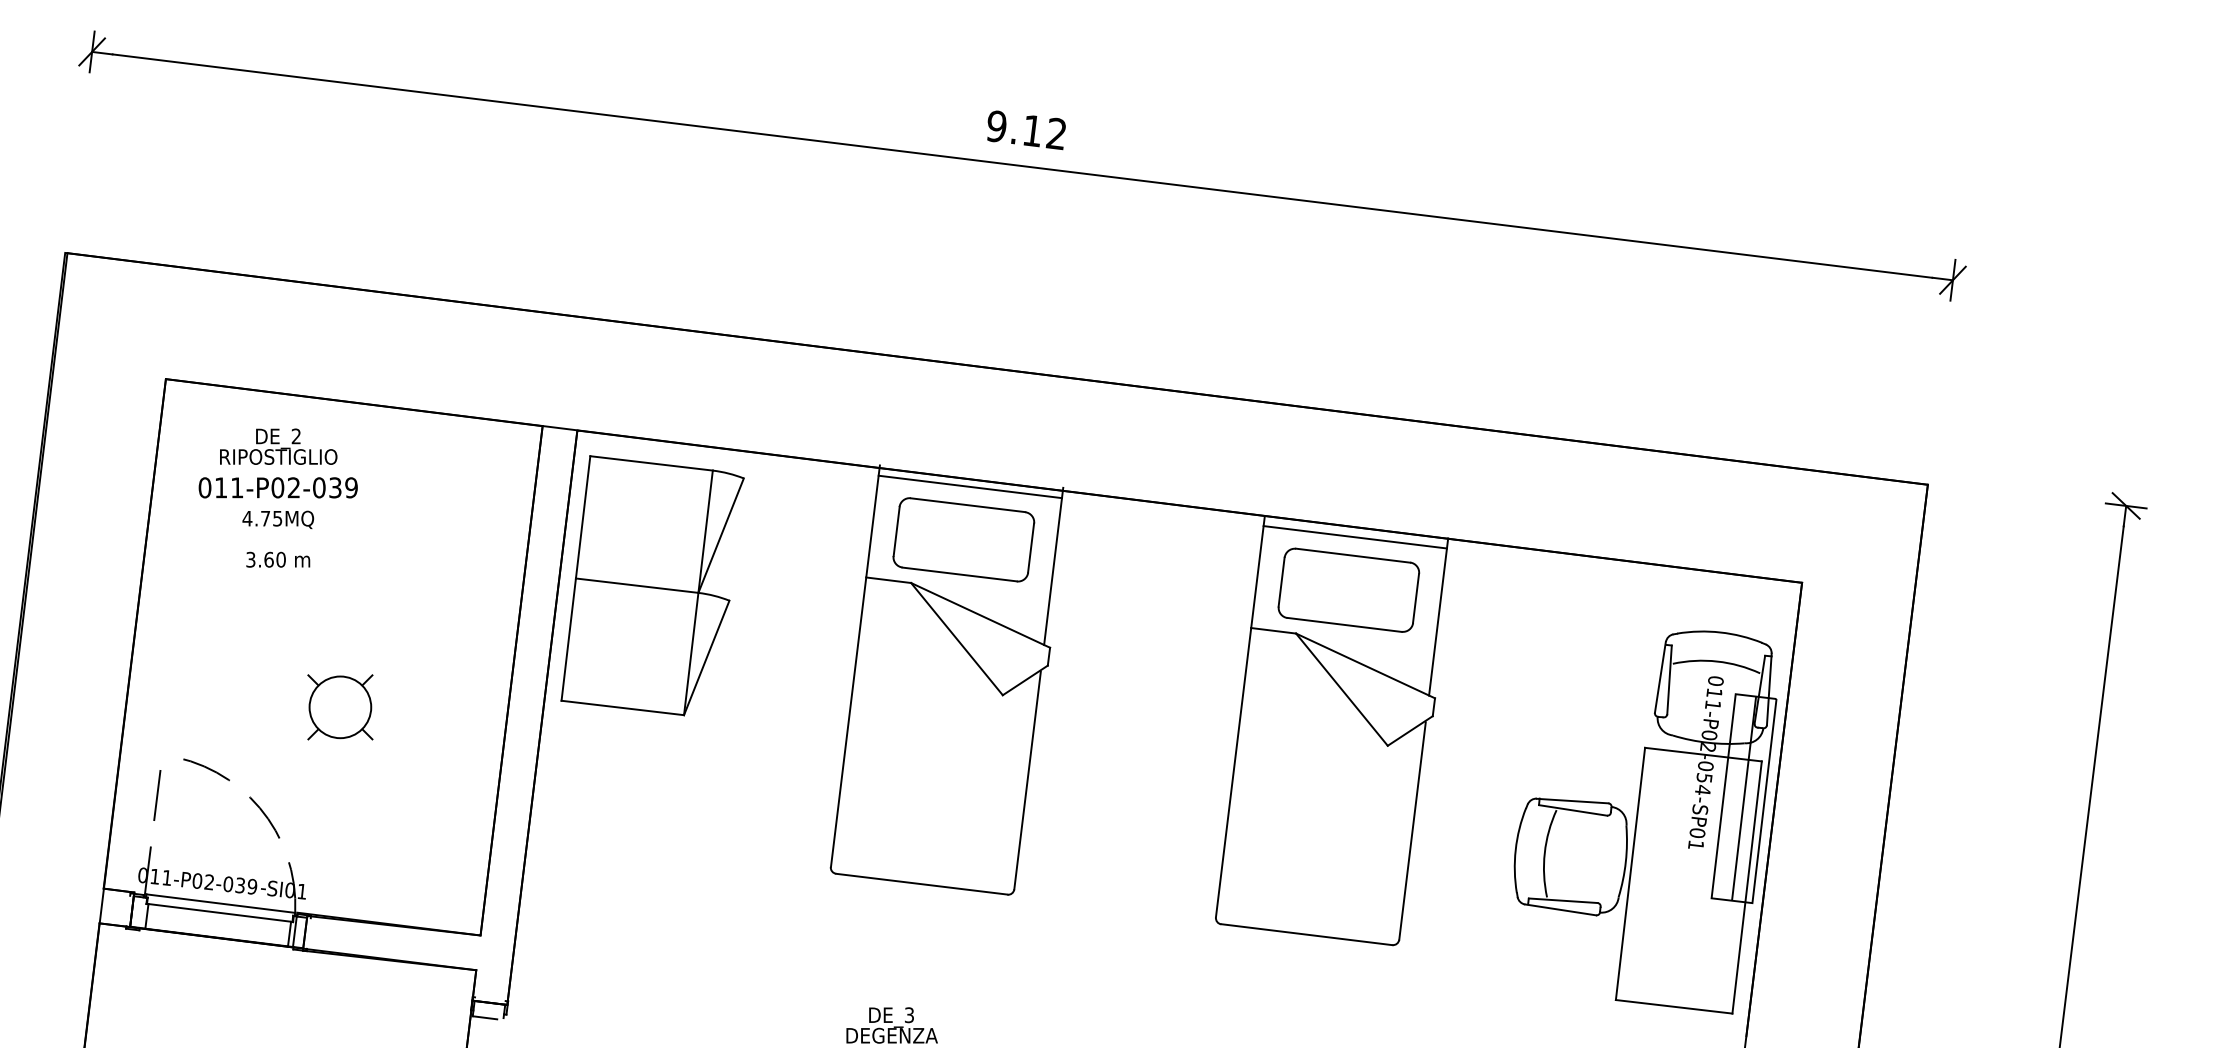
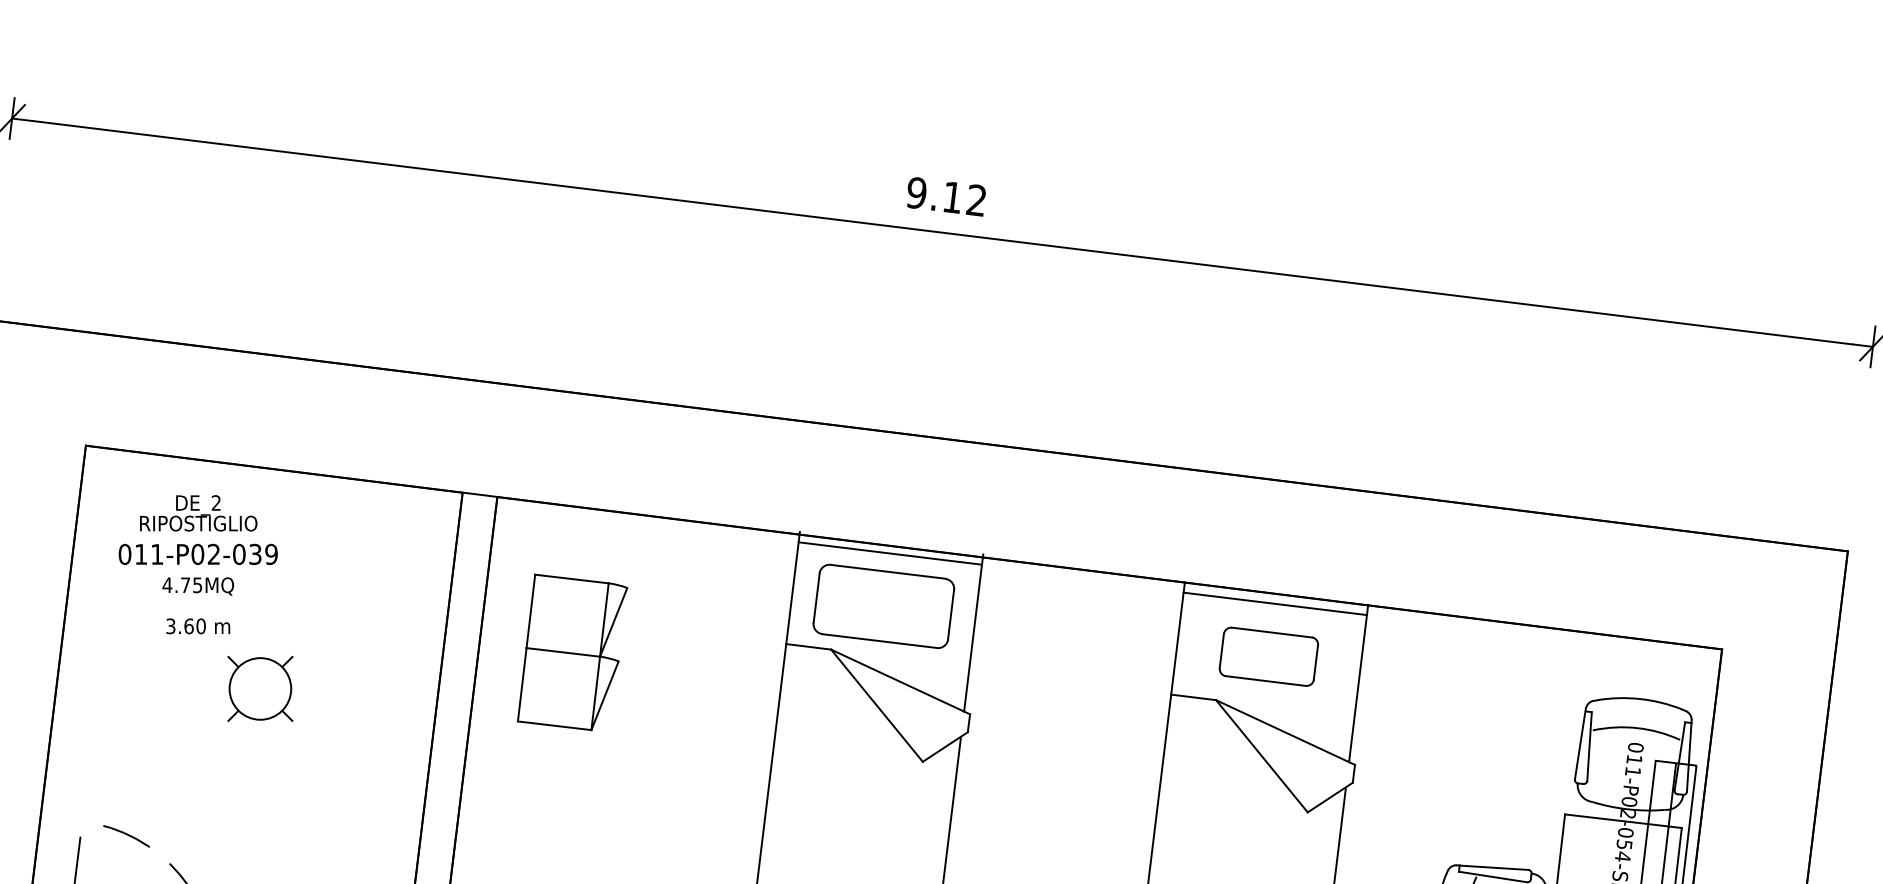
part: (652, 585) -> (572, 652), size x0.6
part: (1348, 589) -> (1268, 656), size x0.7
part: (340, 707) -> (260, 689), moved

